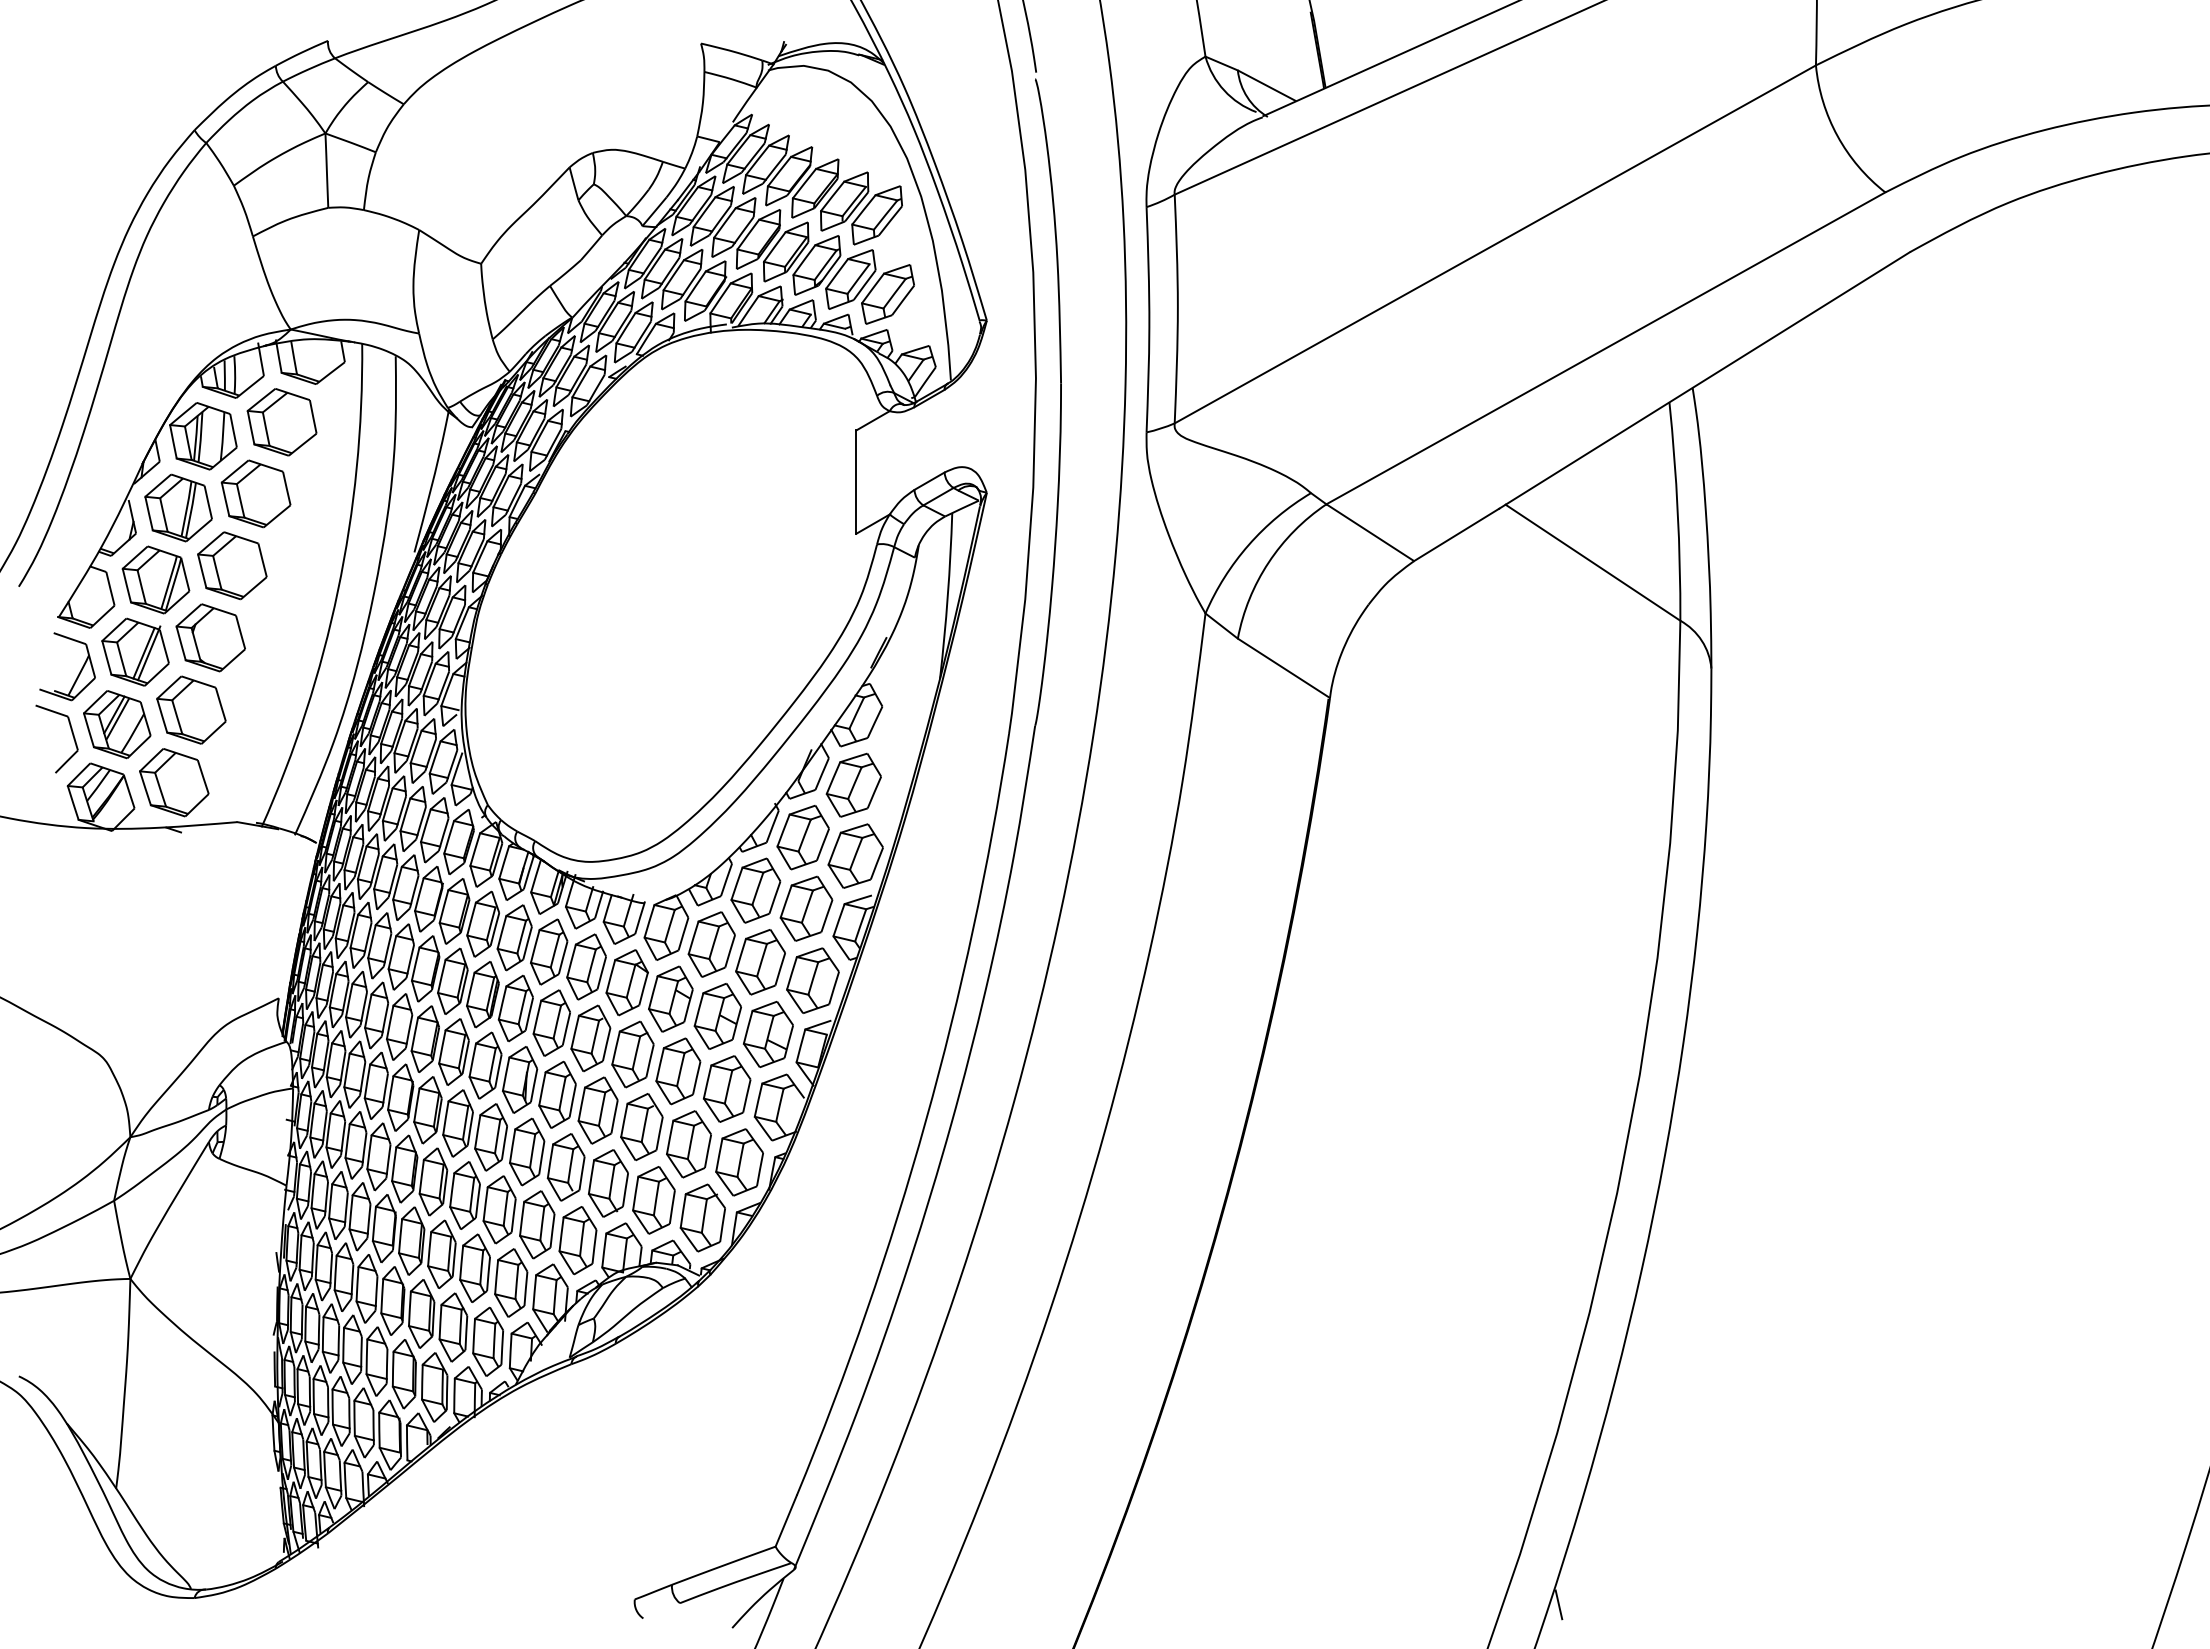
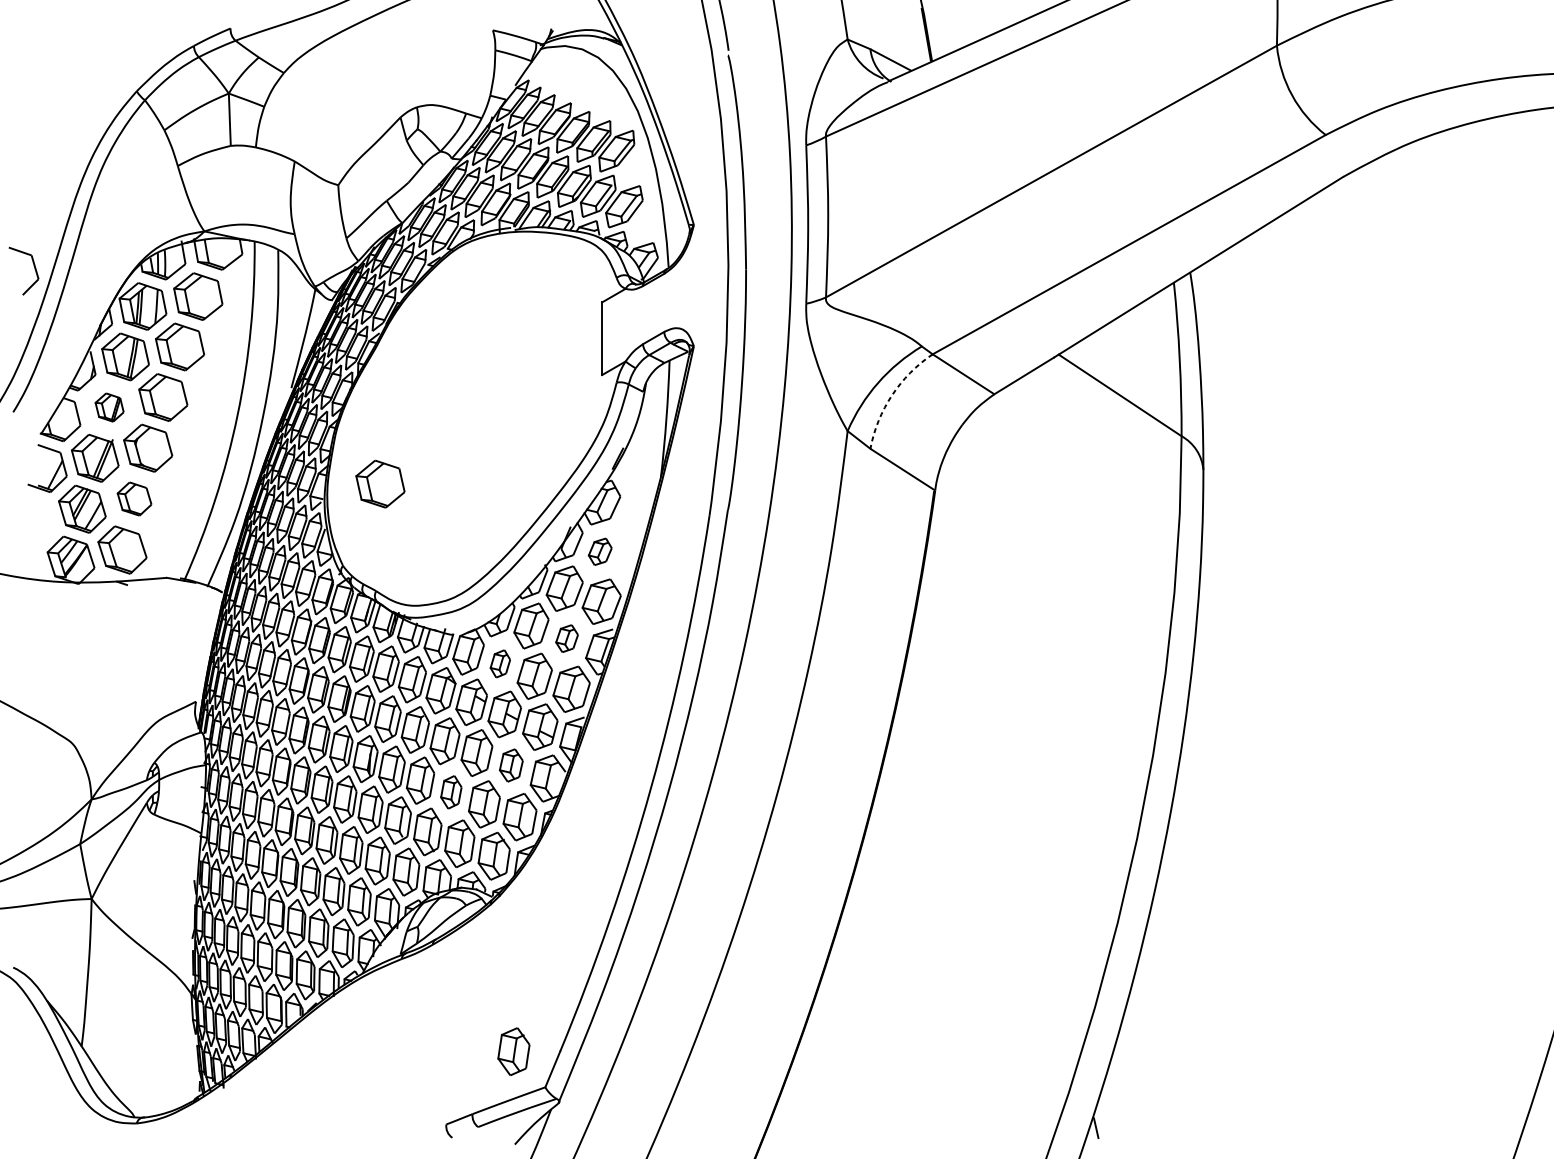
arc: (1268, 562) -> (891, 395), solid -> dashed
part: (155, 579) -> (109, 407), size x0.6
part: (540, 688) -> (380, 483), added
part: (191, 709) -> (134, 498), size x0.7
part: (72, 736) -> (34, 269), moved
part: (853, 784) -> (600, 551), size x0.6
part: (806, 908) -> (567, 638), size x0.6
part: (711, 944) -> (500, 663), size x0.6
part: (727, 1088) -> (511, 765), size x0.7
part: (641, 1127) -> (451, 792), size x0.7
part: (730, 1495) -> (513, 1051), added

